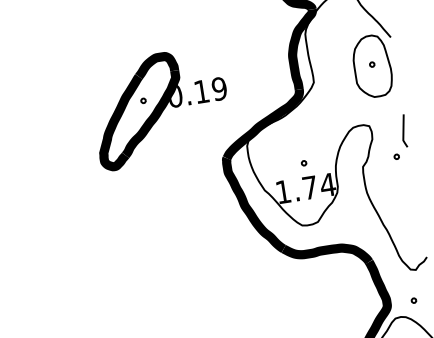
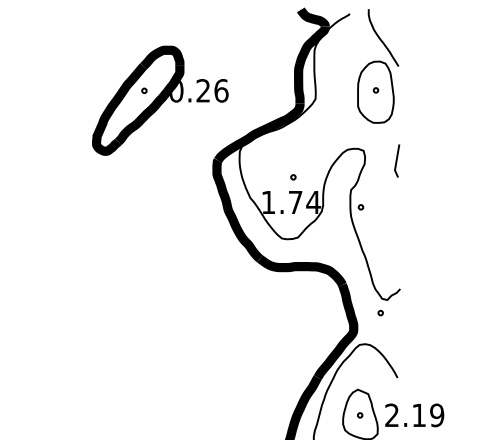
text: (210, 89) -> (212, 90), 0.19 -> 0.26
part: (396, 157) -> (360, 207), moved
part: (413, 300) -> (380, 312), moved

